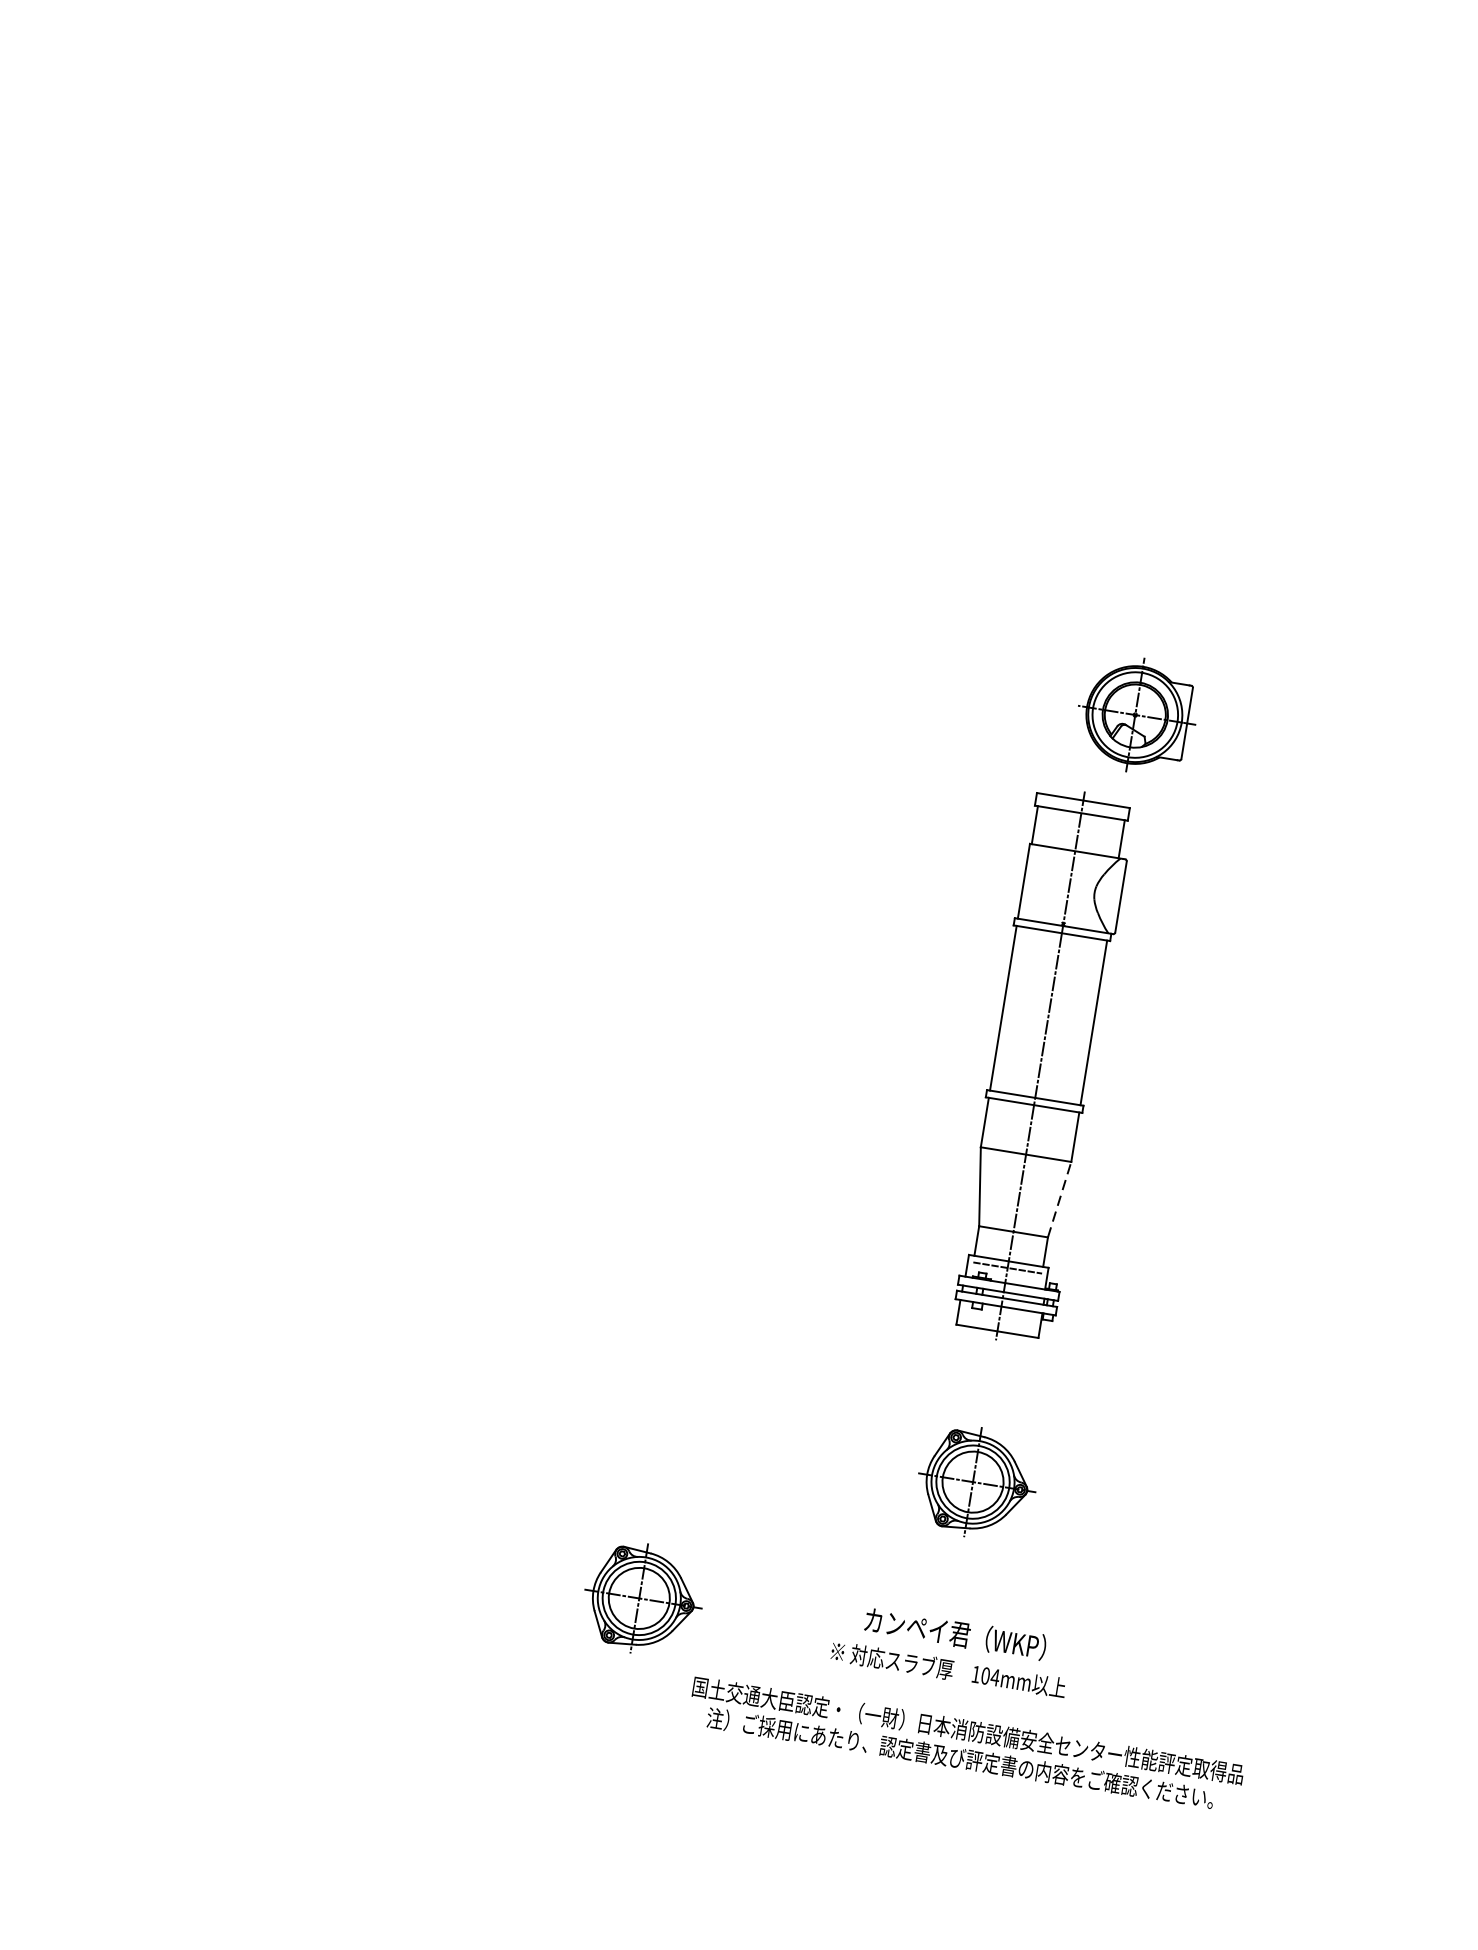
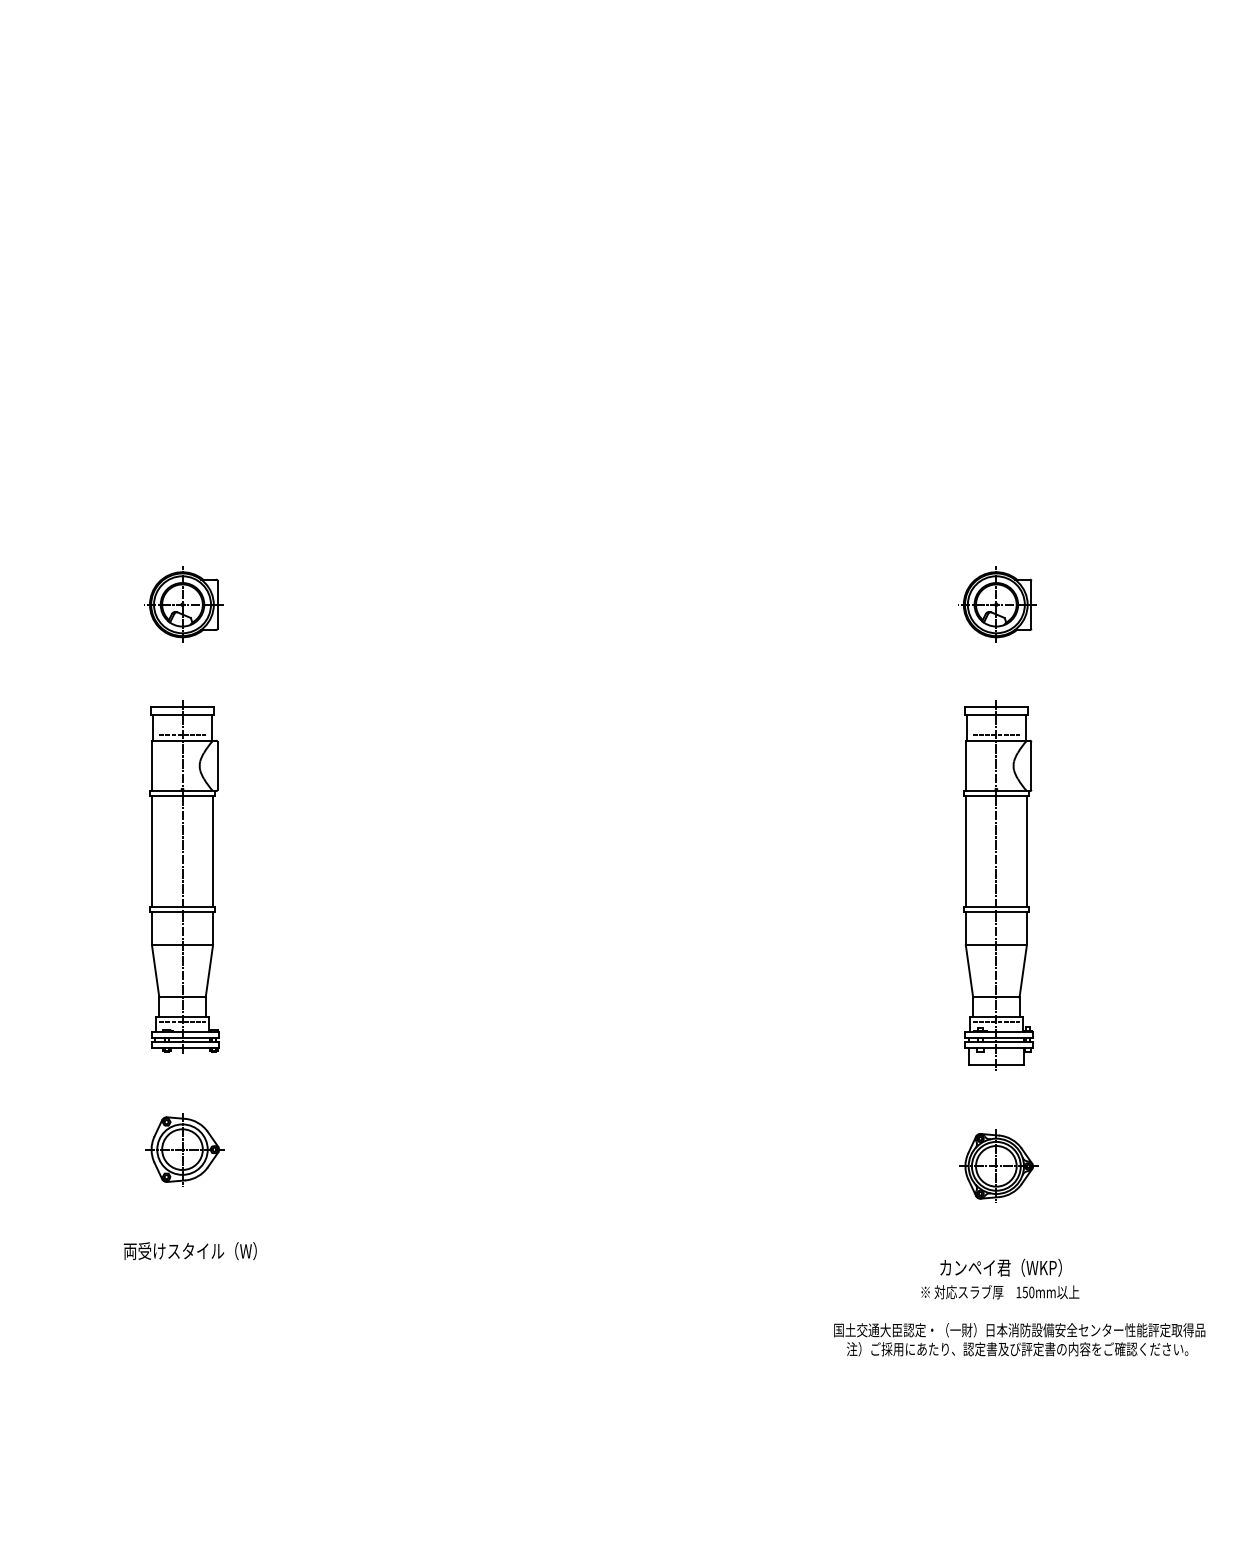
part: (1137, 714) -> (997, 604), moved
line: (1076, 843) -> (996, 735), added
line: (1060, 1198) -> (1023, 970), dashed -> solid
part: (642, 1597) -> (791, 1277), removed
text: (990, 1676) -> (1028, 1292), 104mm -> 150mm

